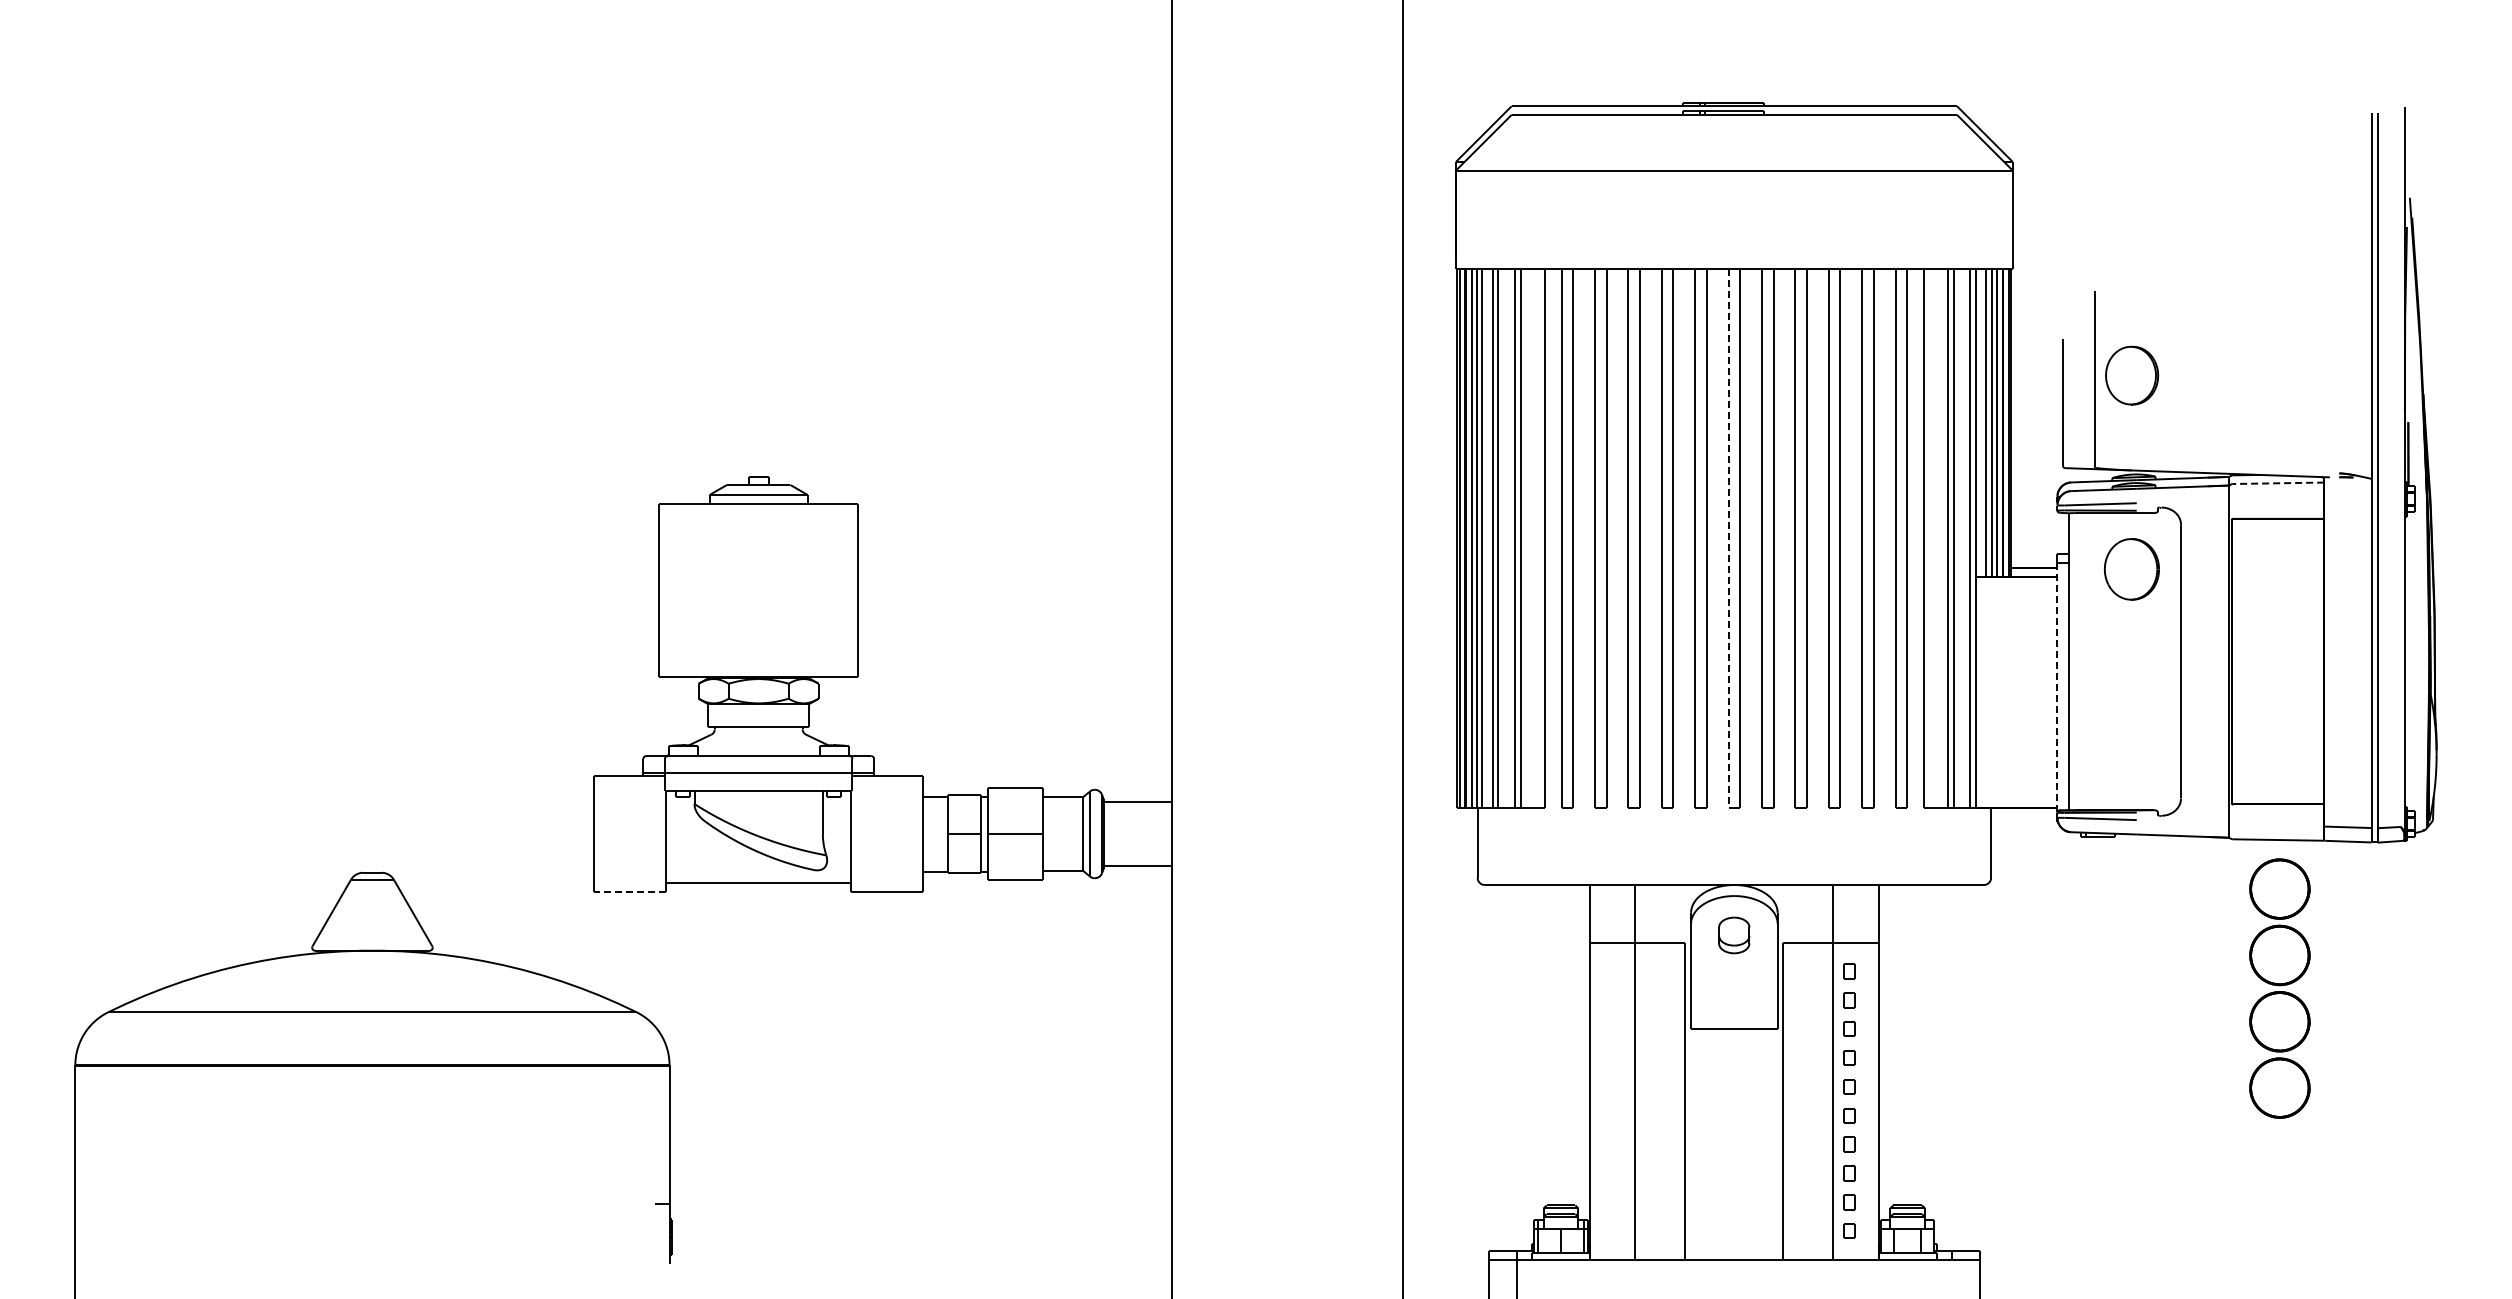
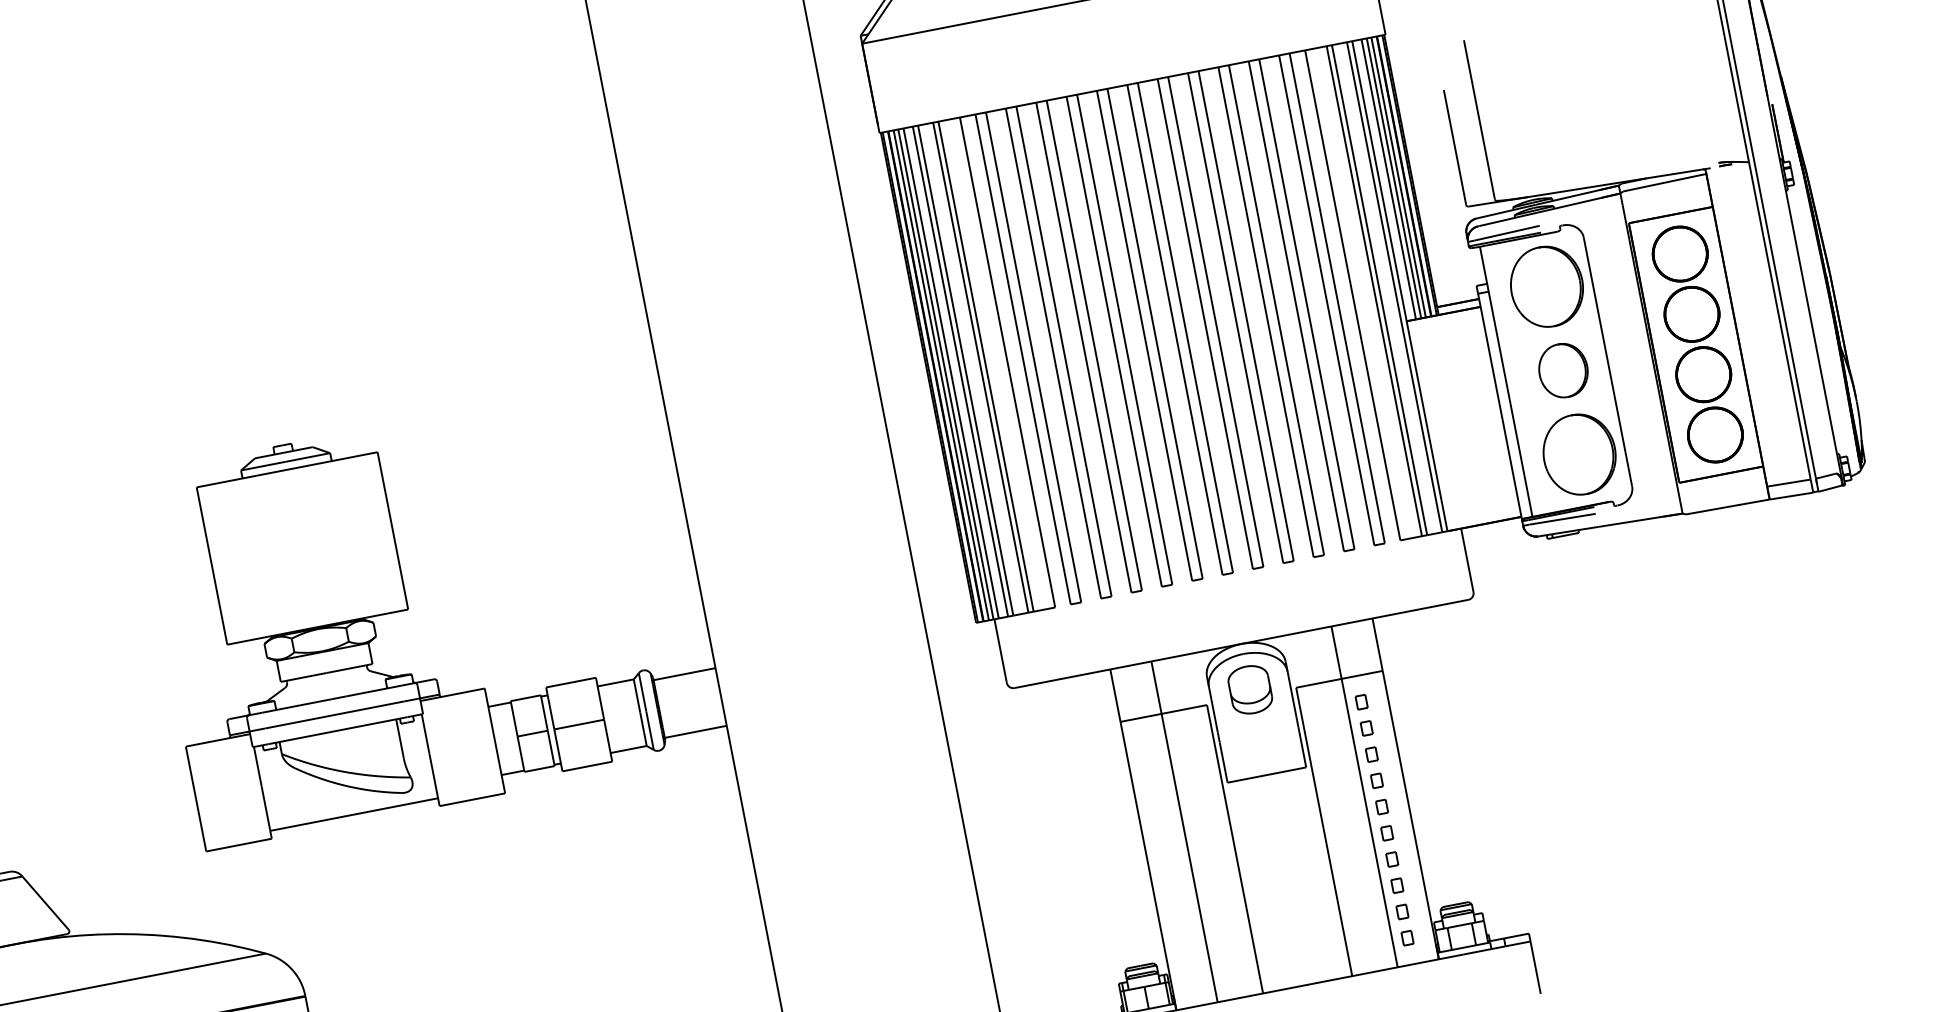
part: (2132, 375) -> (1563, 370), moved
line: (2278, 483) -> (1665, 182), dashed -> solid
line: (1728, 538) -> (1174, 330), dashed -> solid
part: (2131, 569) -> (1546, 287), size x1.43
line: (2057, 688) -> (1500, 408), dashed -> solid
part: (2131, 753) -> (1579, 454), added
line: (629, 891) -> (238, 845), dashed -> solid
part: (1733, 935) -> (1249, 690), size x1.43
part: (2279, 988) -> (1697, 344), moved

